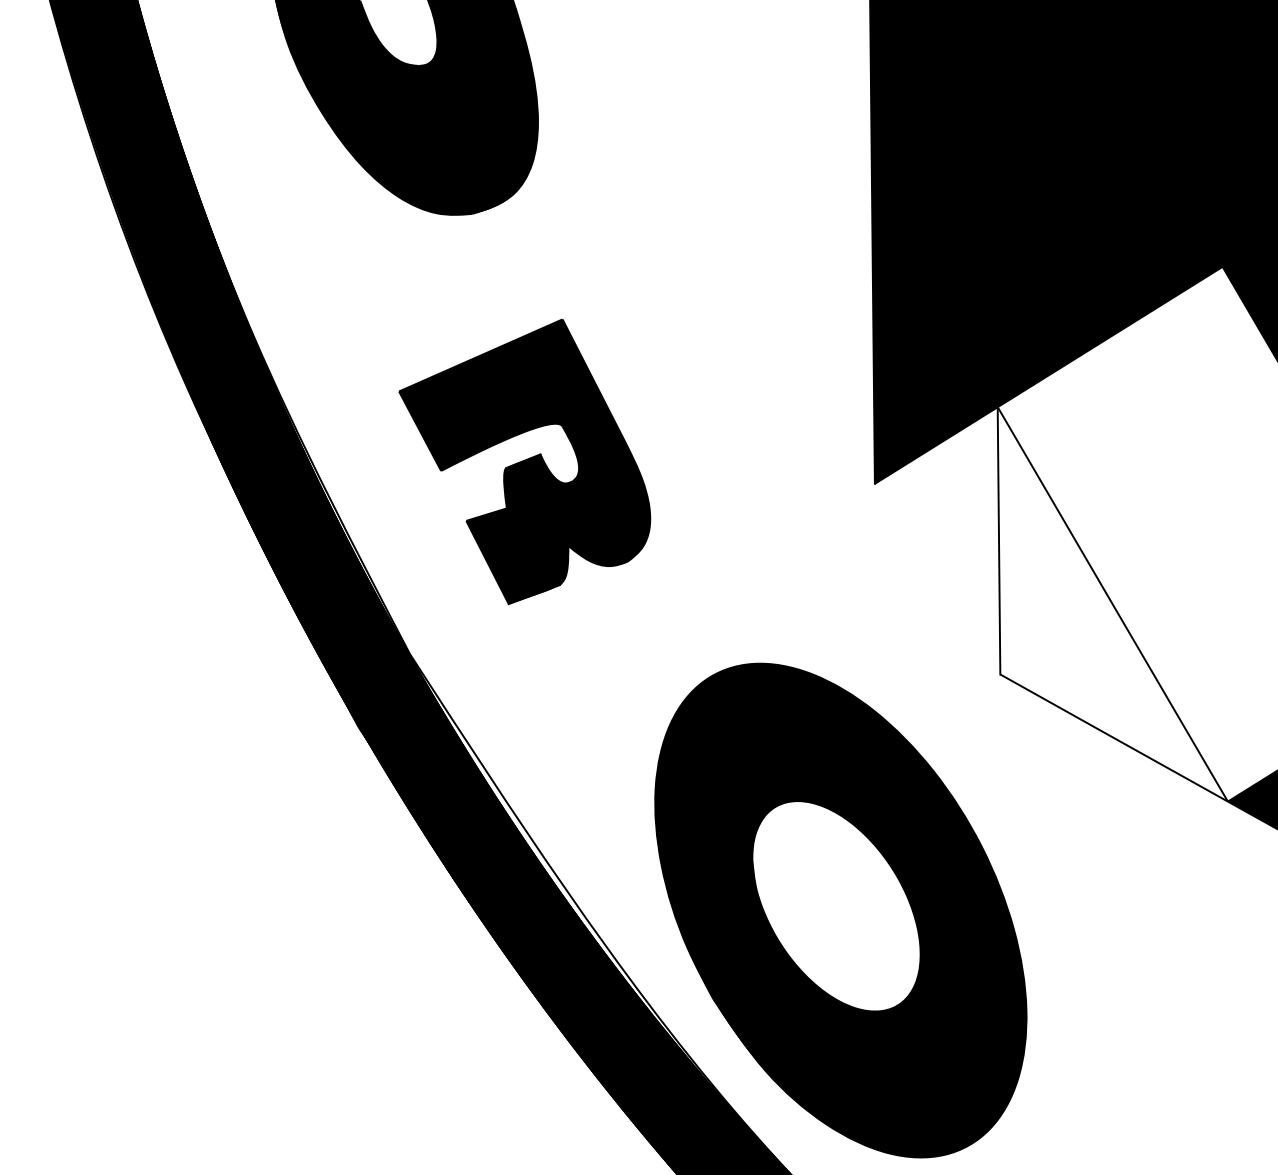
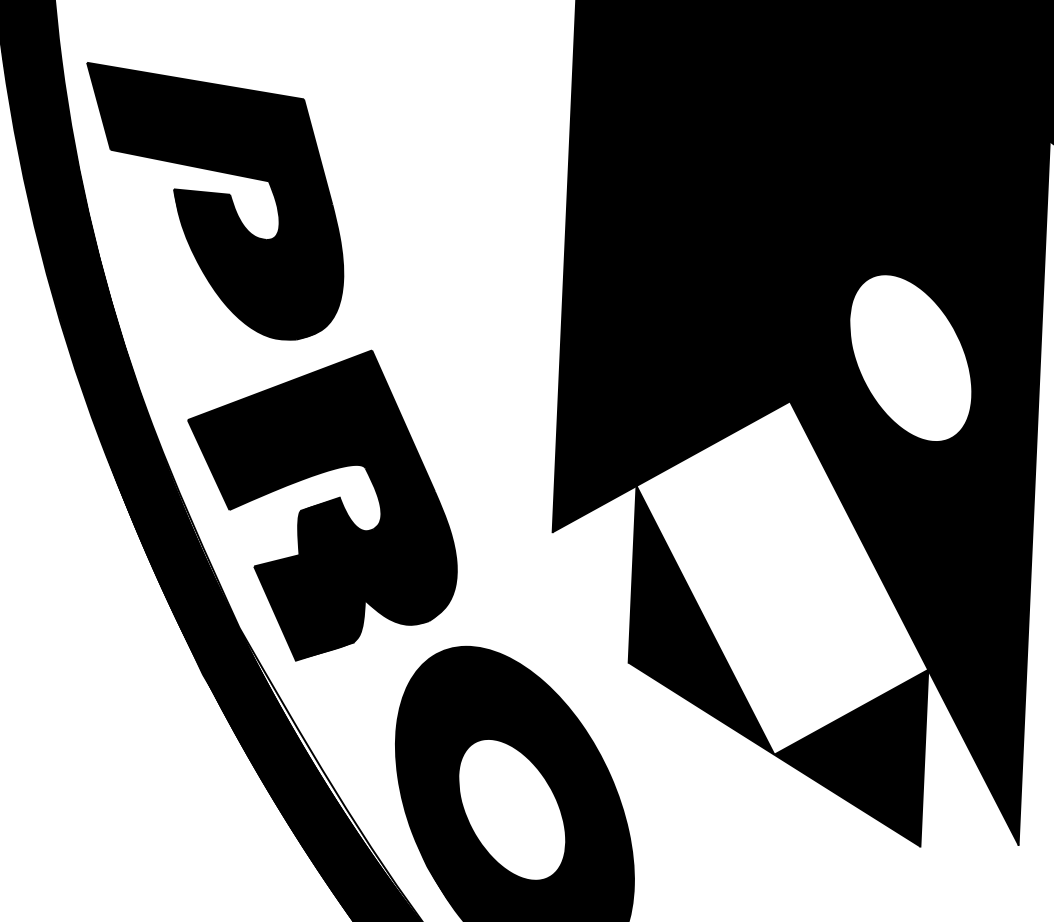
part: (525, 462) -> (322, 505), size x1.67
fill: (1106, 604) -> (701, 620), added

